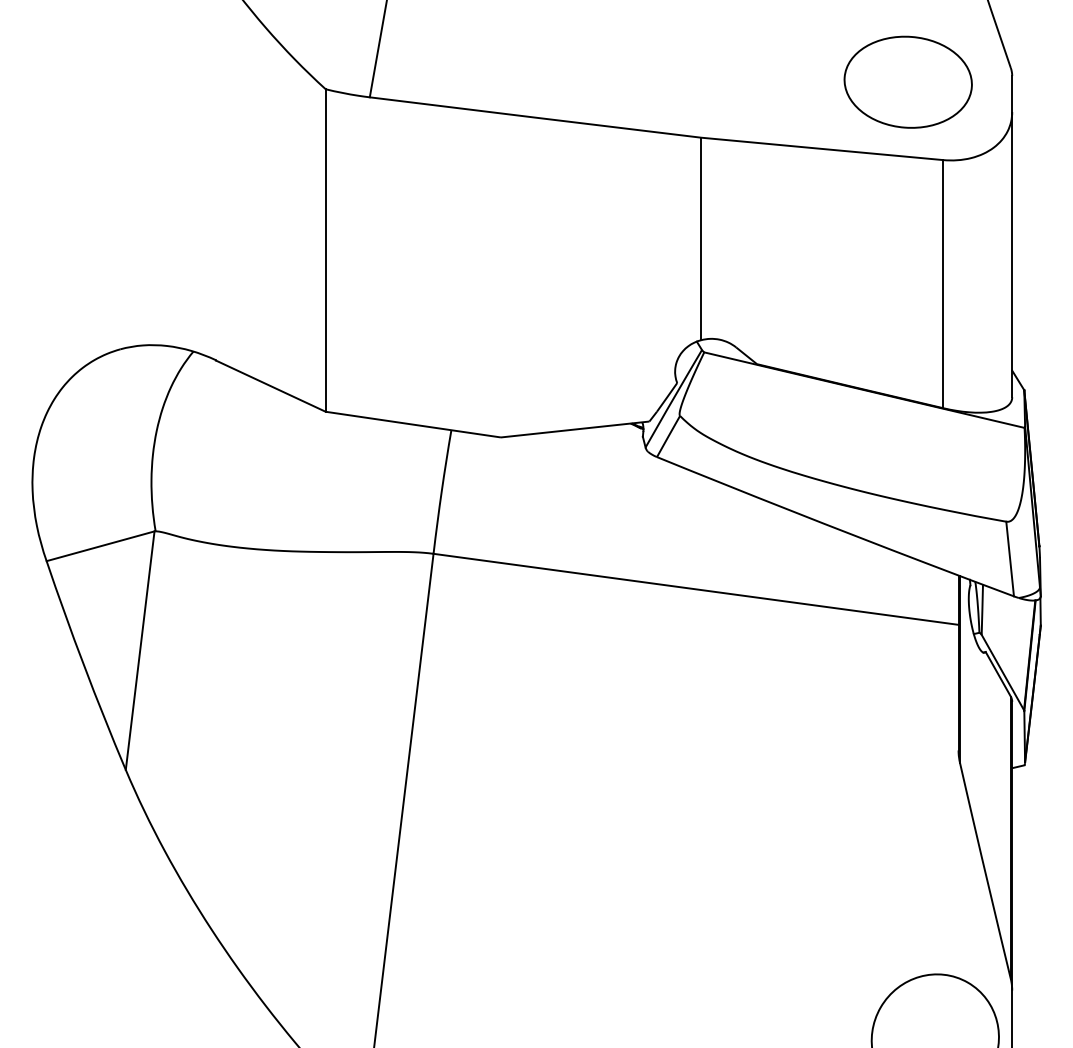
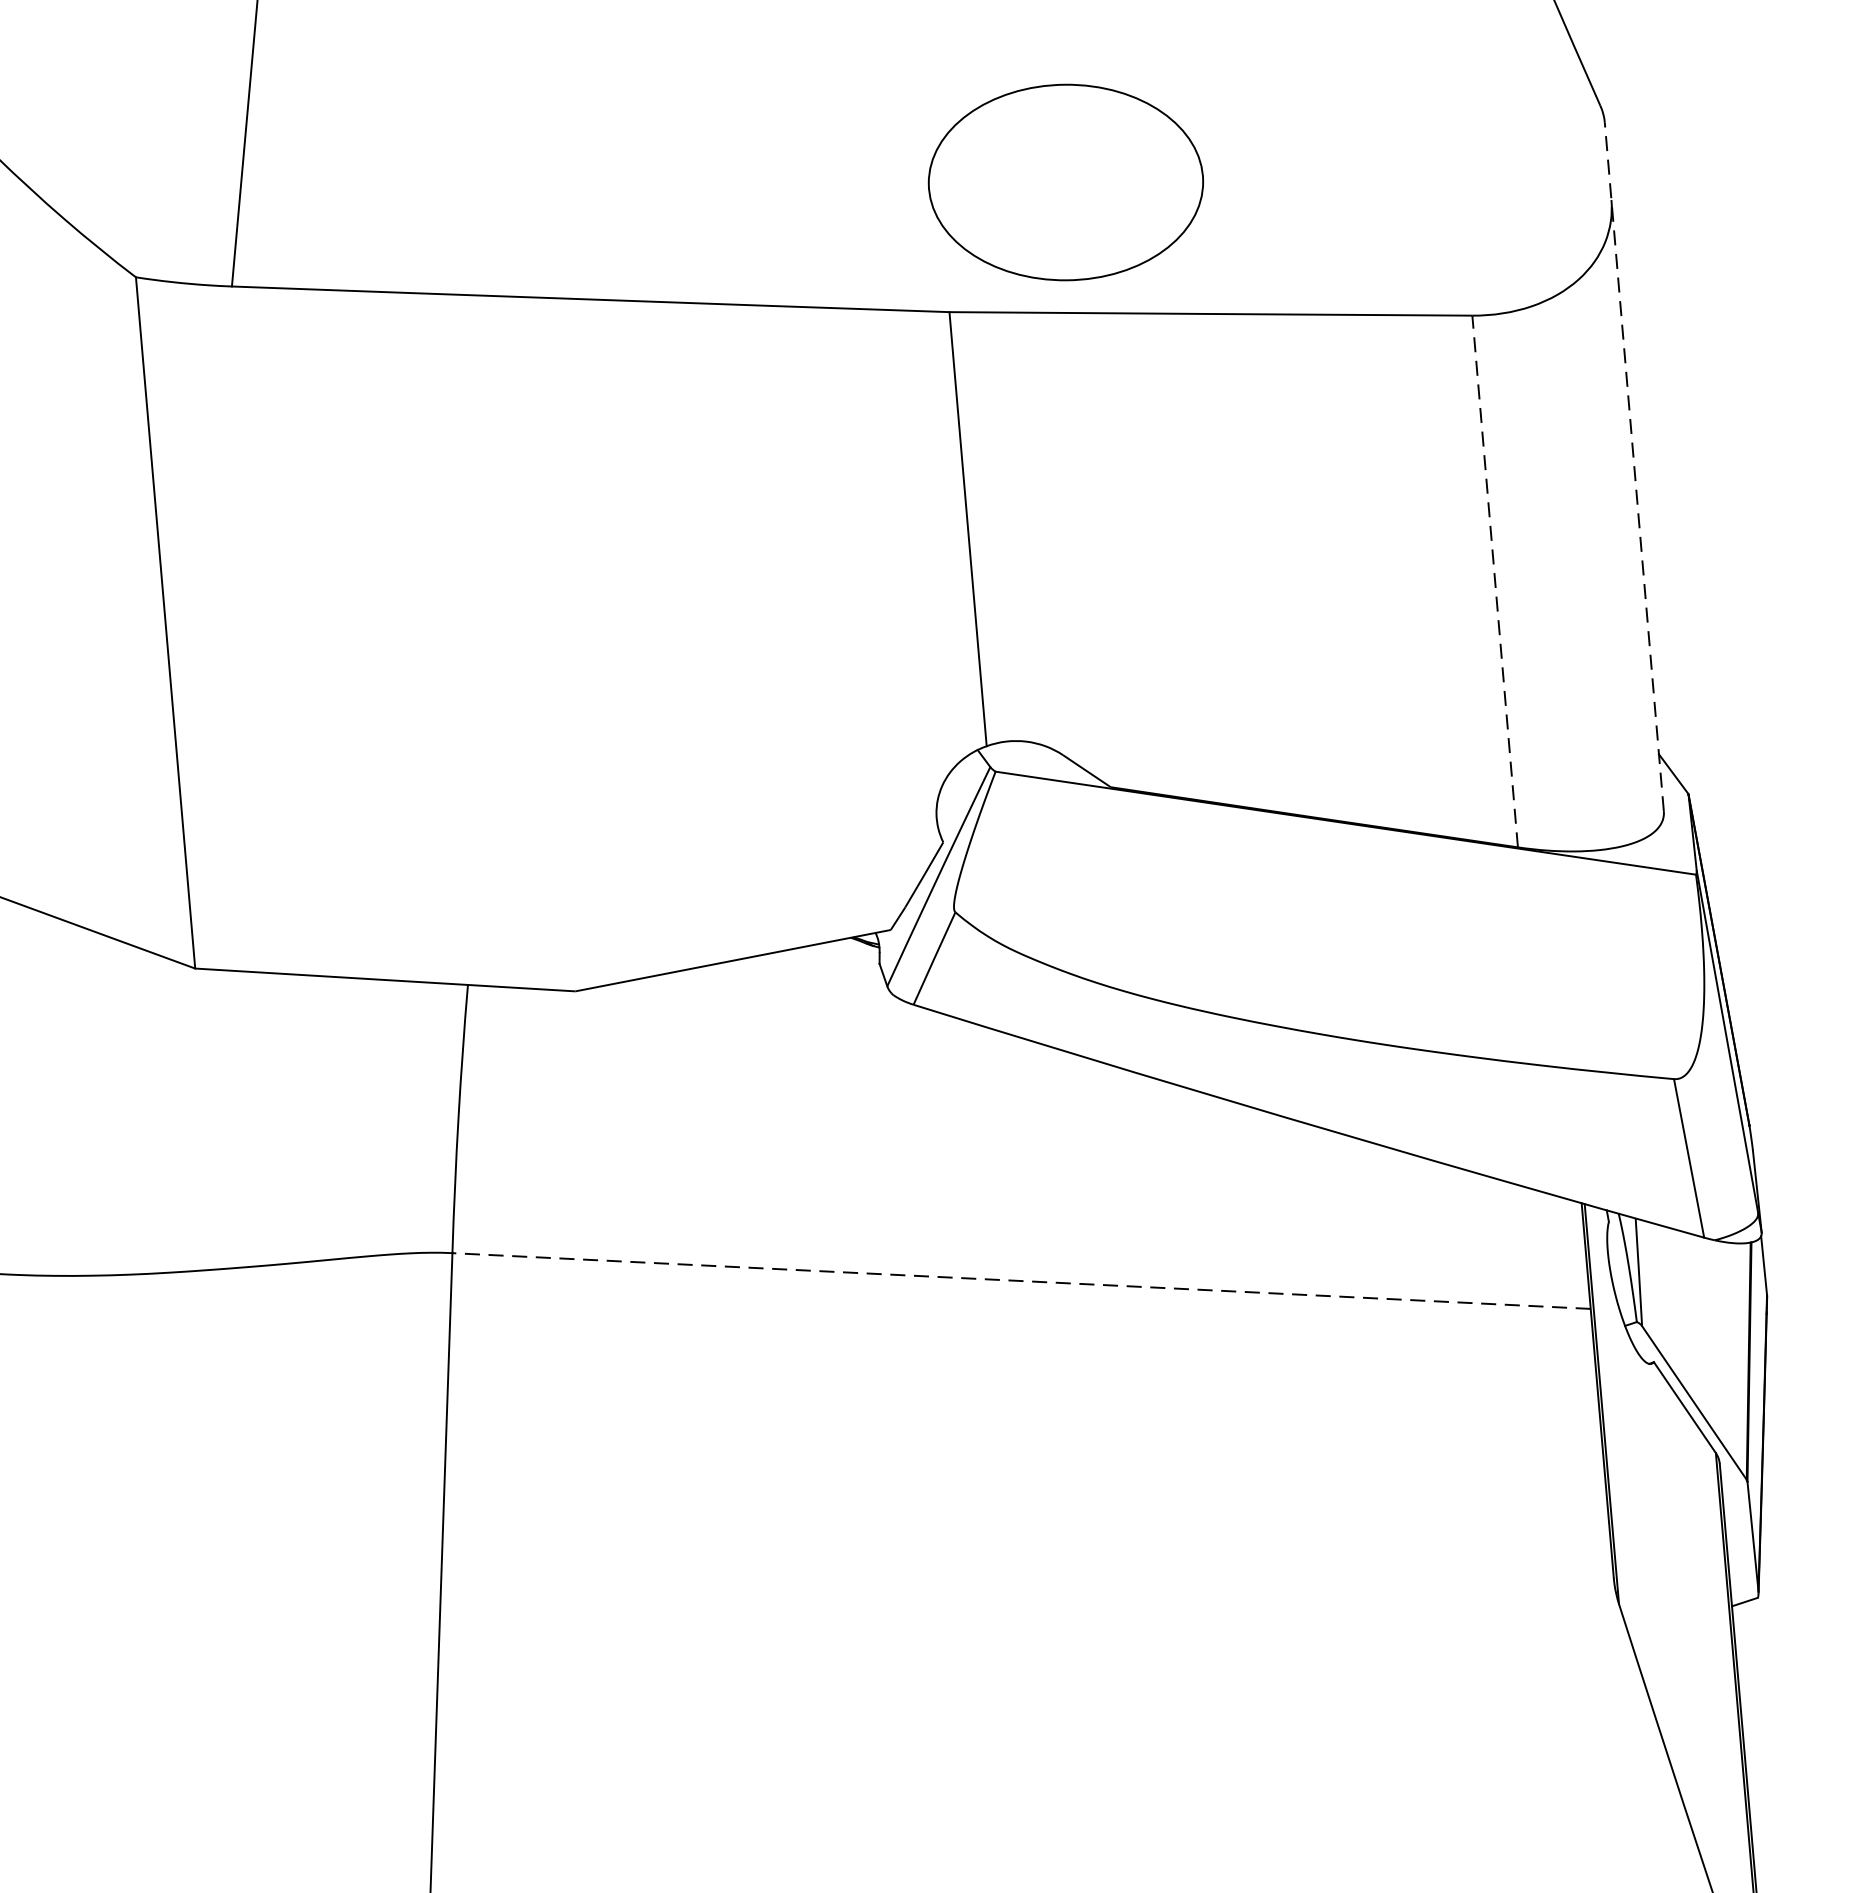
part: (907, 81) -> (1064, 180), moved
line: (1012, 236) -> (1634, 466), solid -> dashed
line: (943, 283) -> (1495, 580), solid -> dashed
line: (696, 589) -> (1022, 1281), solid -> dashed

